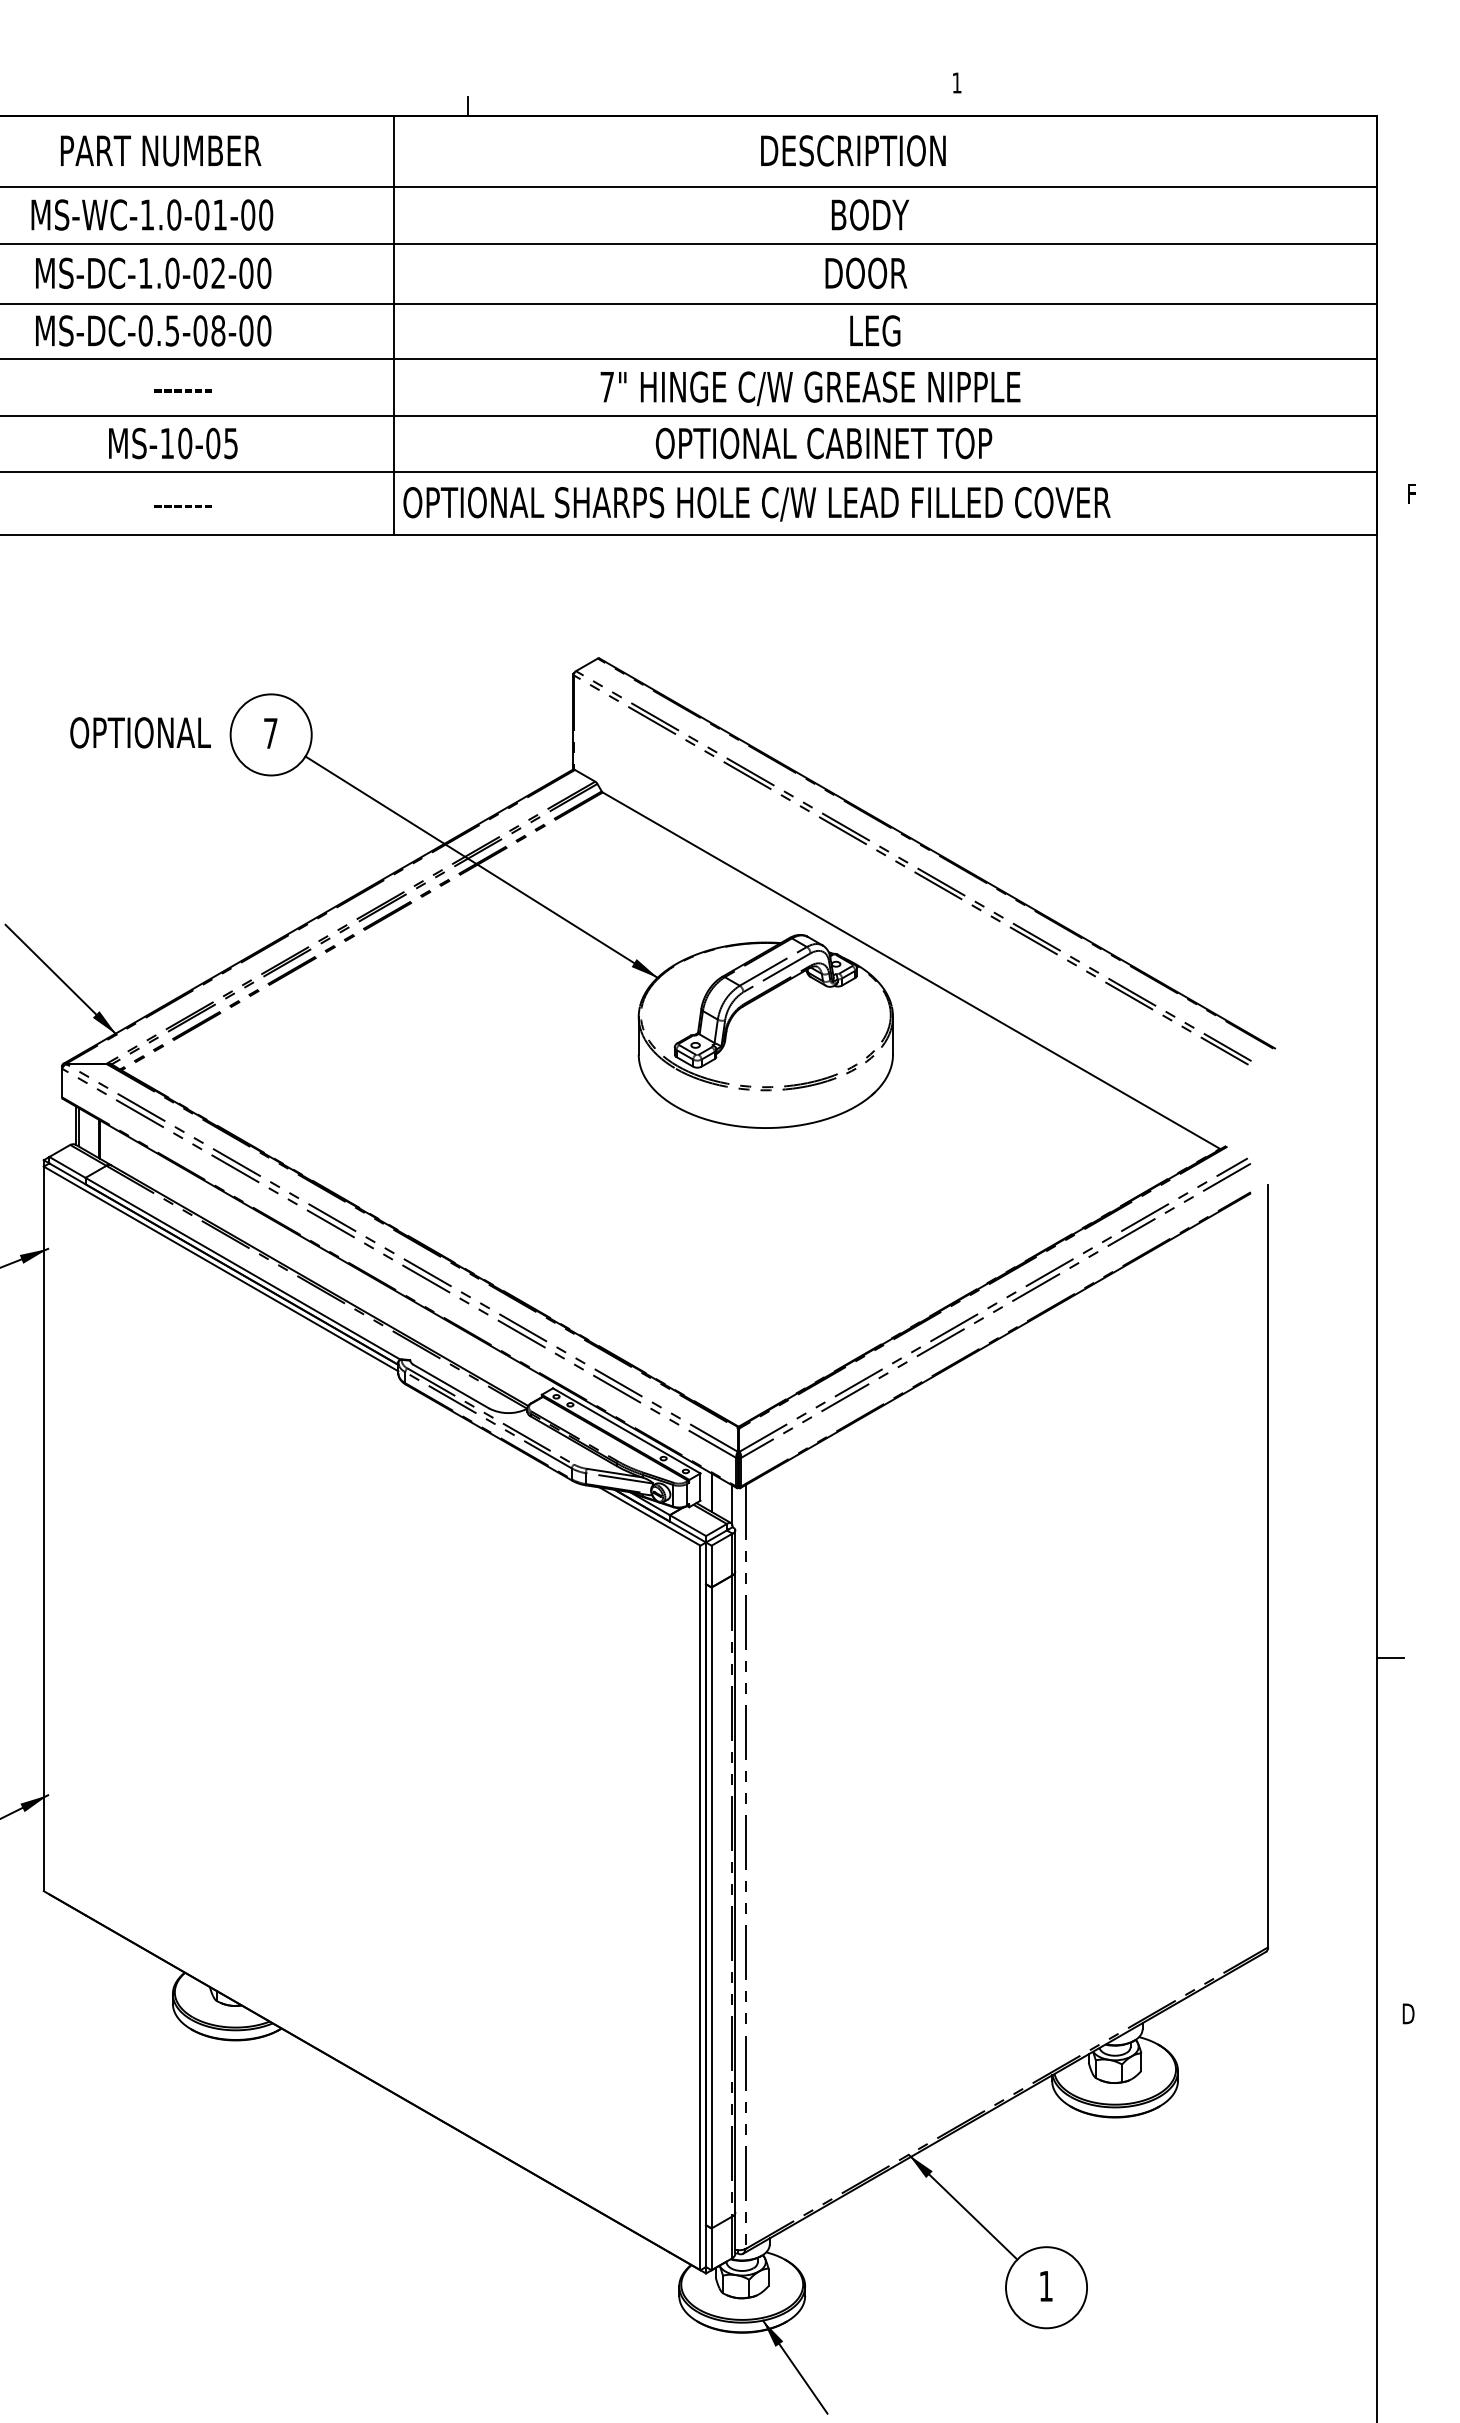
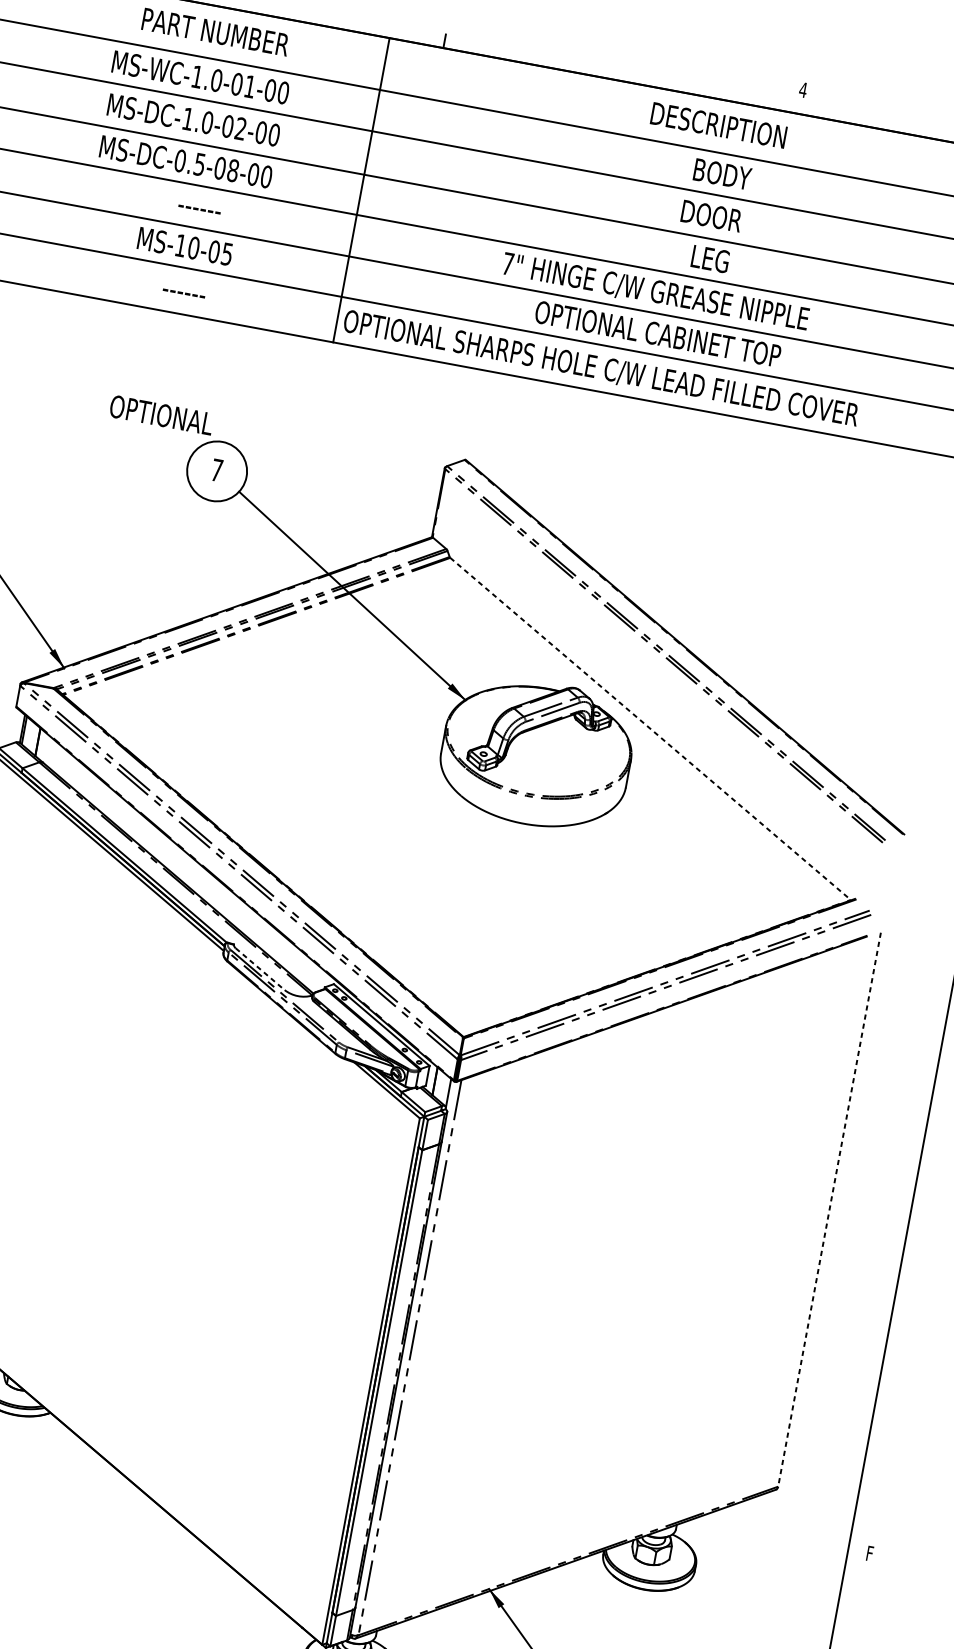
text: (957, 82) -> (803, 89), 1 -> 4
text: (140, 732) -> (161, 414), moved
line: (911, 970) -> (650, 728), solid -> dashed
line: (451, 1386) -> (260, 969), solid -> dashed
line: (1268, 1566) -> (829, 1209), solid -> dashed
line: (1390, 1658) -> (906, 1293), removed
text: (1408, 2013) -> (871, 1553), D -> F

